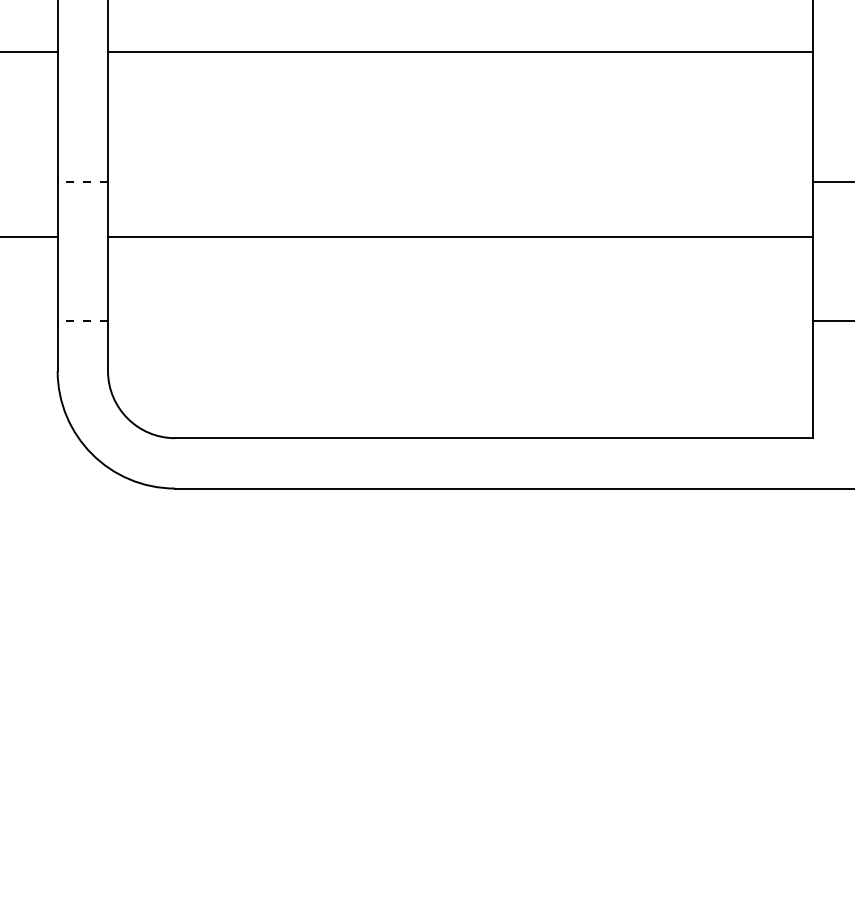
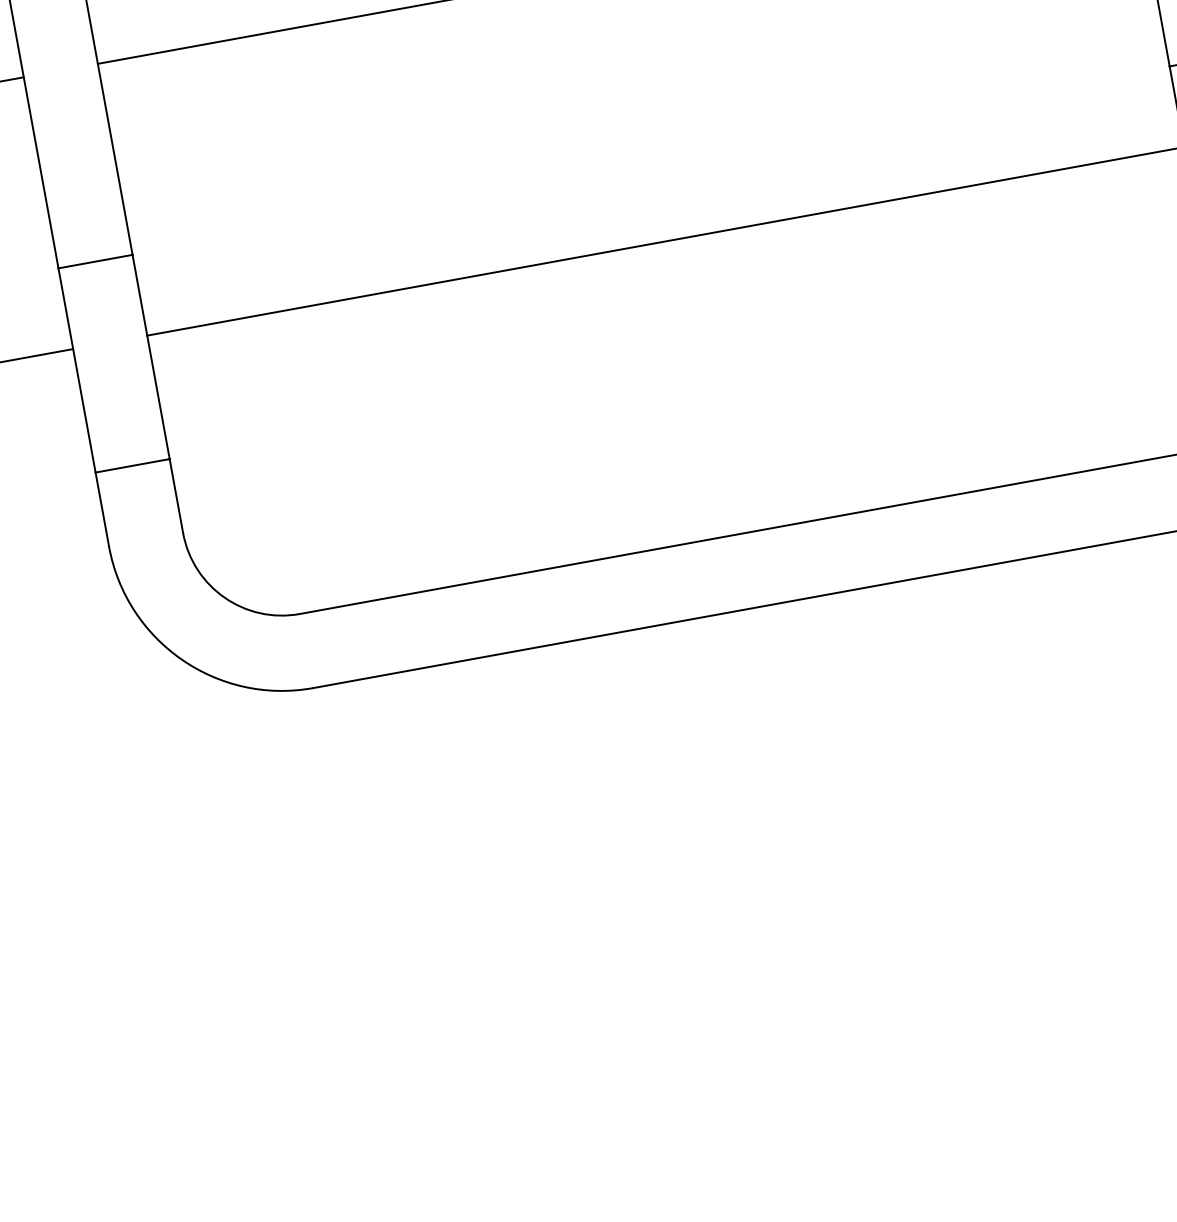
line: (82, 181) -> (94, 261), dashed -> solid
line: (82, 320) -> (132, 465), dashed -> solid

